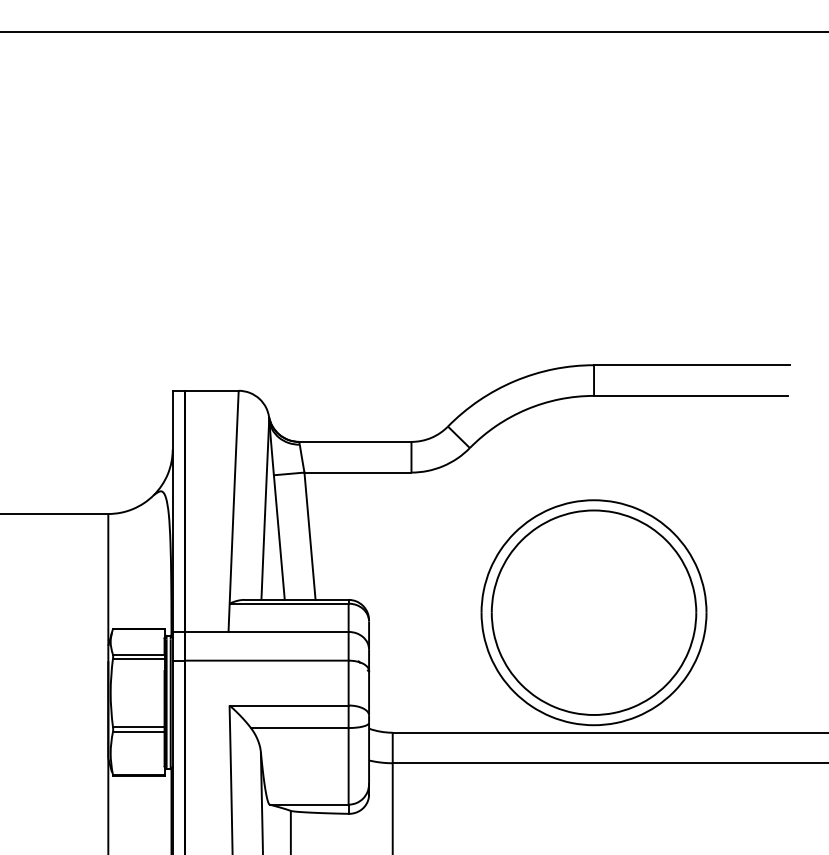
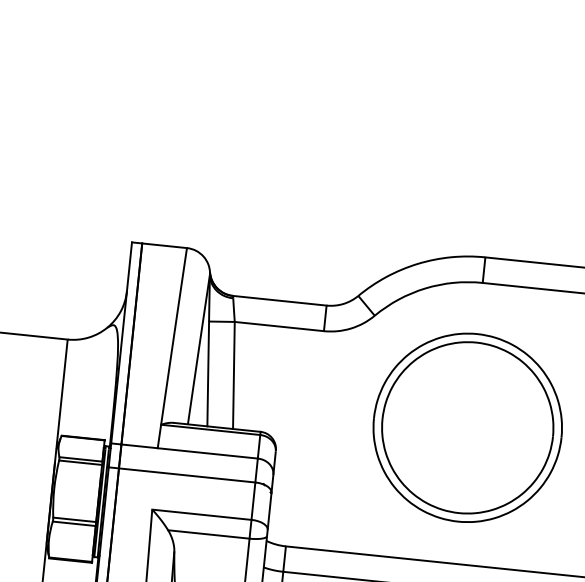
part: (593, 612) -> (467, 427), moved

